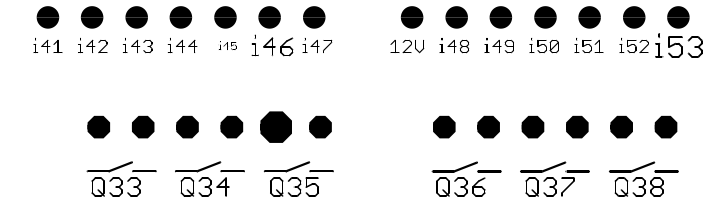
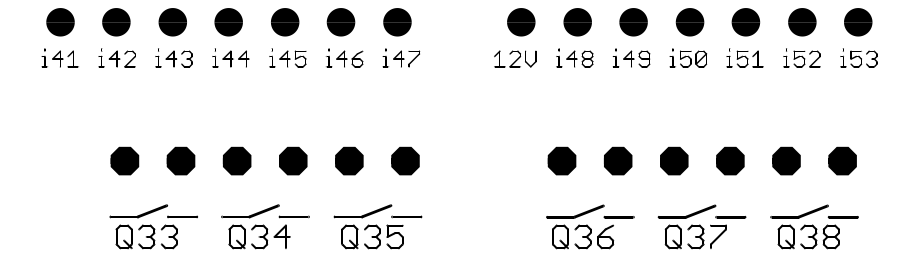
part: (227, 45) -> (287, 57), size x1.67
part: (272, 45) -> (344, 57), size x0.71
part: (678, 45) -> (858, 57), size x0.62
part: (276, 126) -> (349, 160), size x0.71

